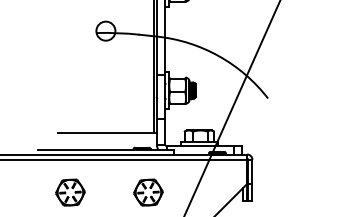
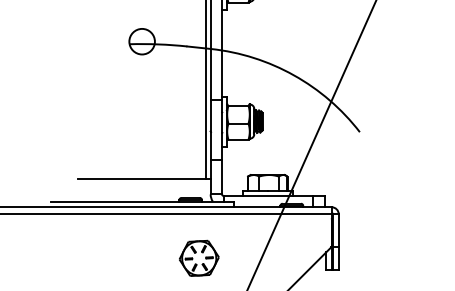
part: (70, 192) -> (94, 258), removed

